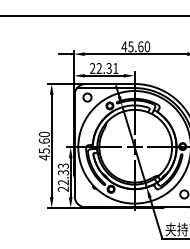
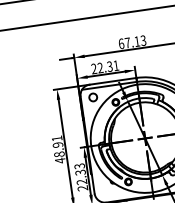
text: (135, 46) -> (132, 42), 45.60 -> 67.13
text: (43, 142) -> (57, 146), 45.60 -> 48.91

